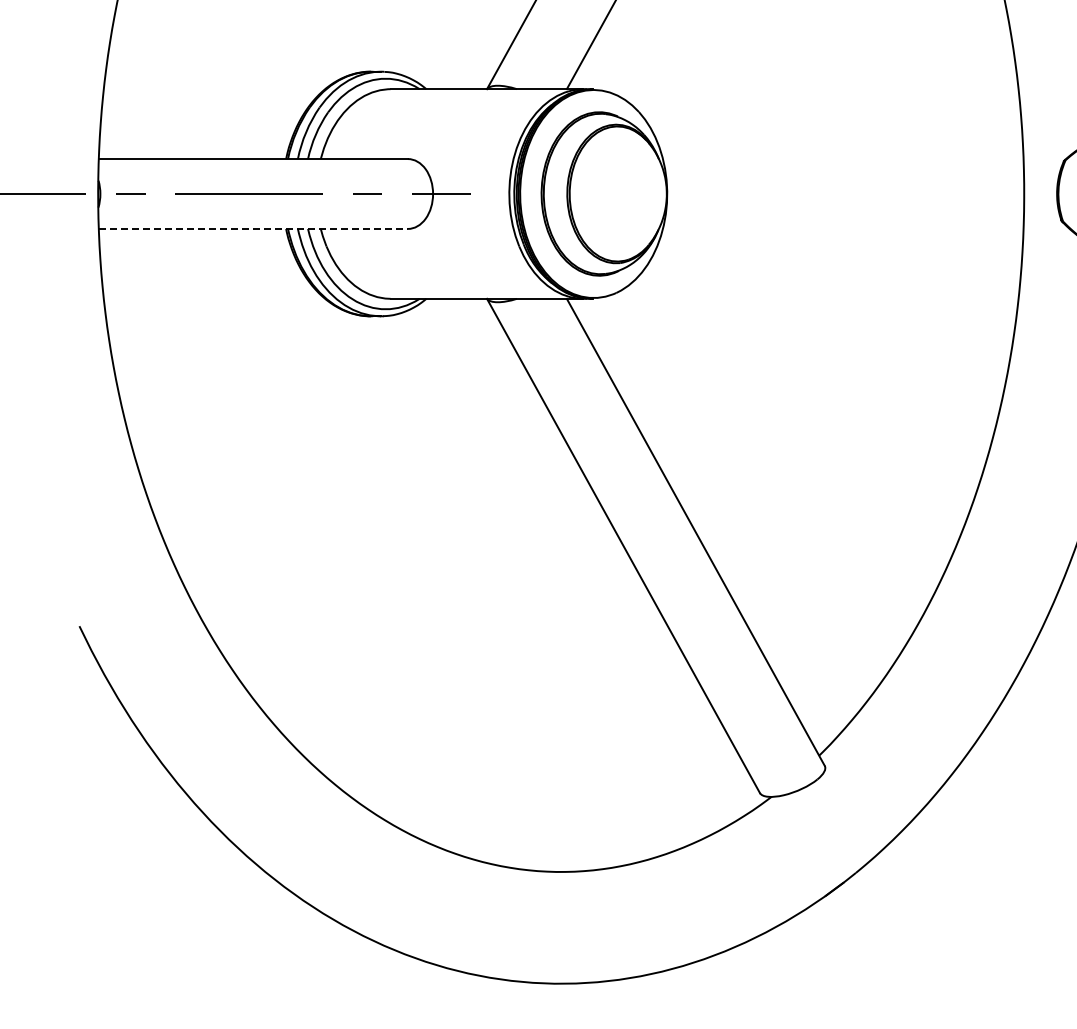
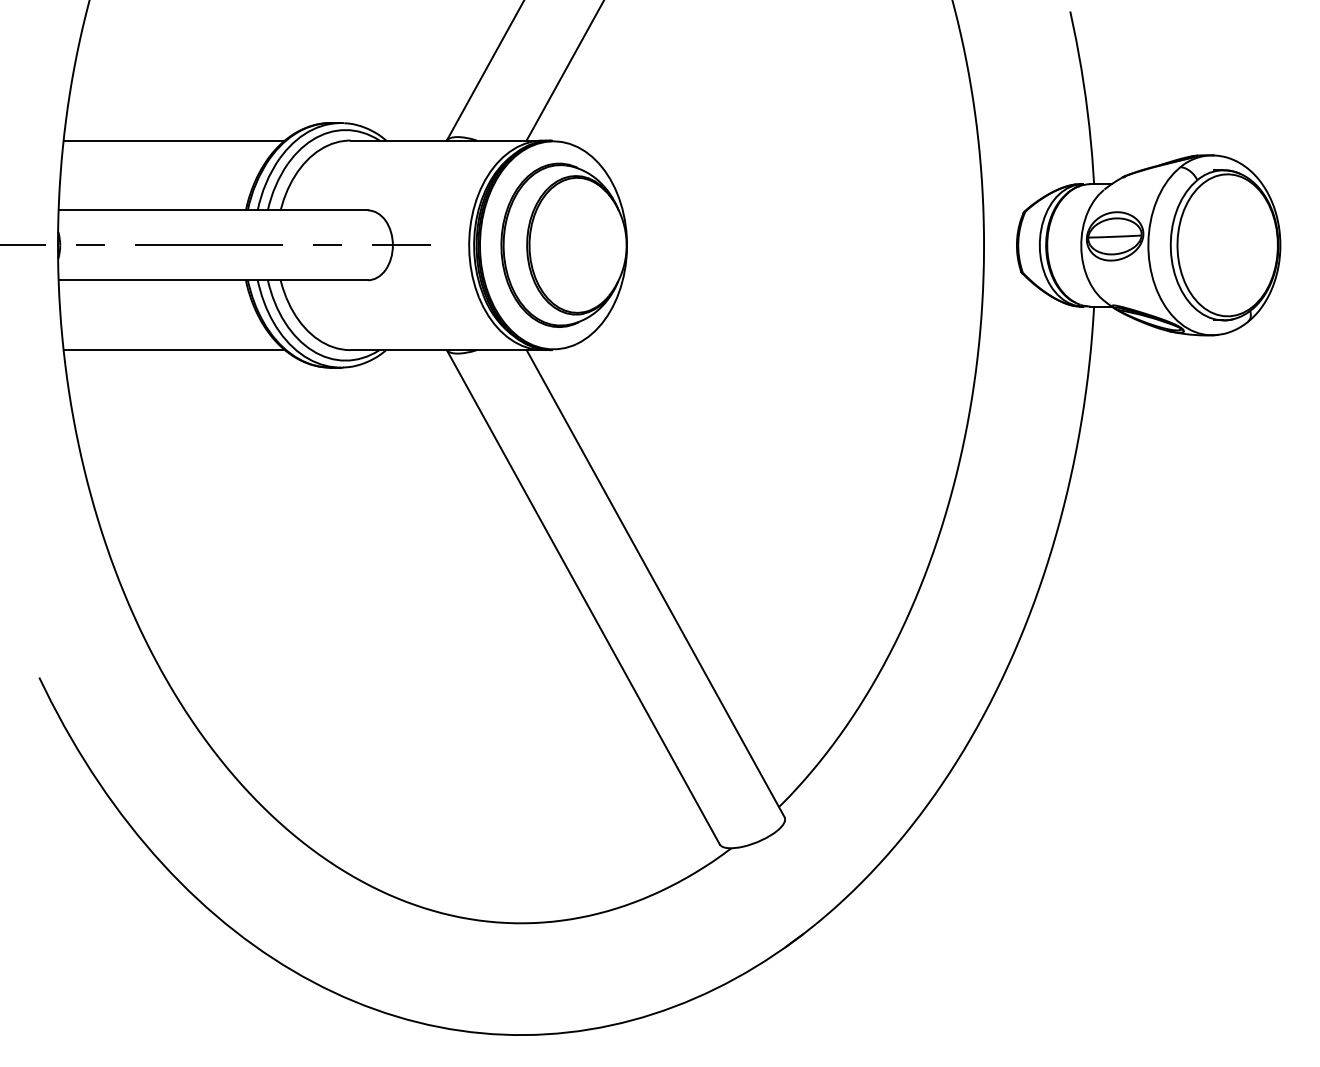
line: (214, 89) -> (174, 140), added
line: (253, 229) -> (213, 280), dashed -> solid
line: (214, 299) -> (174, 350), added

